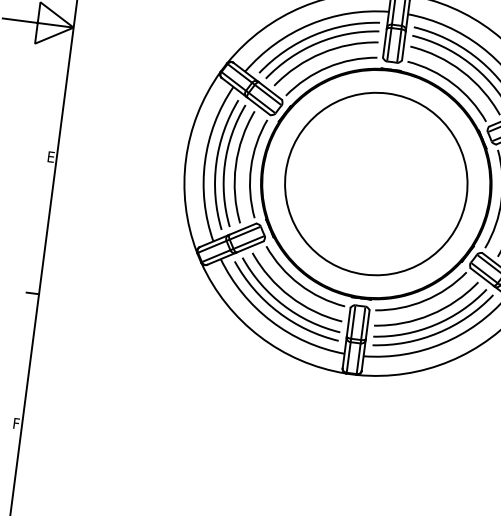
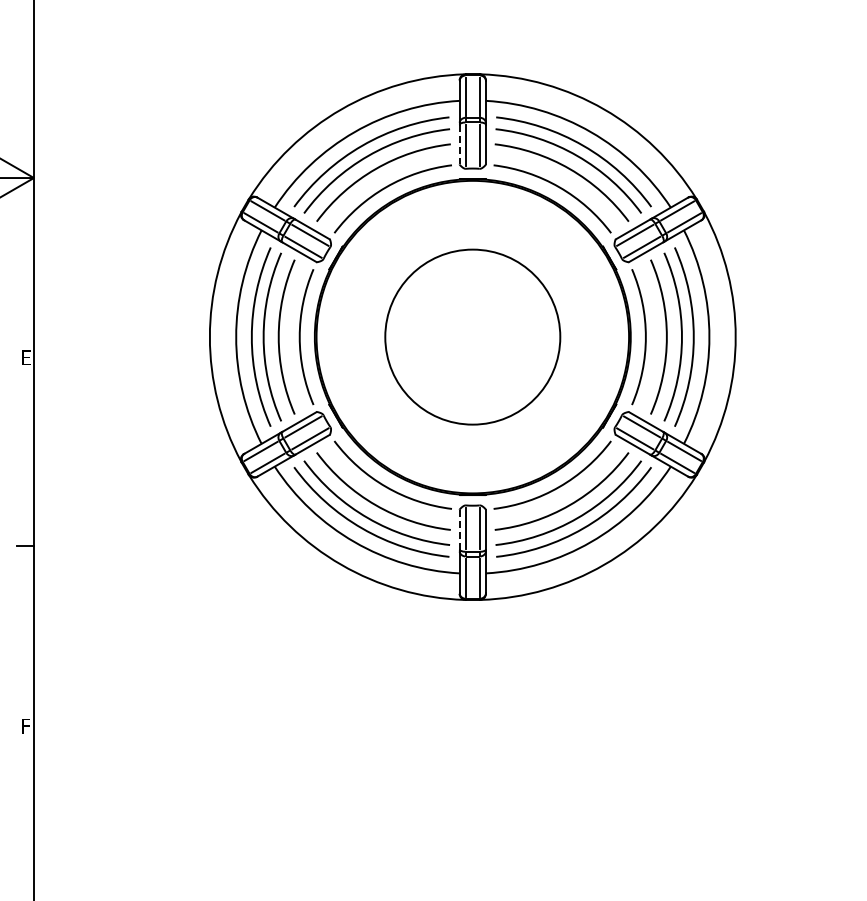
line: (384, 43) -> (459, 144), solid -> dashed
circle: (376, 184) -> (472, 337), size x0.7
line: (348, 322) -> (459, 529), solid -> dashed

